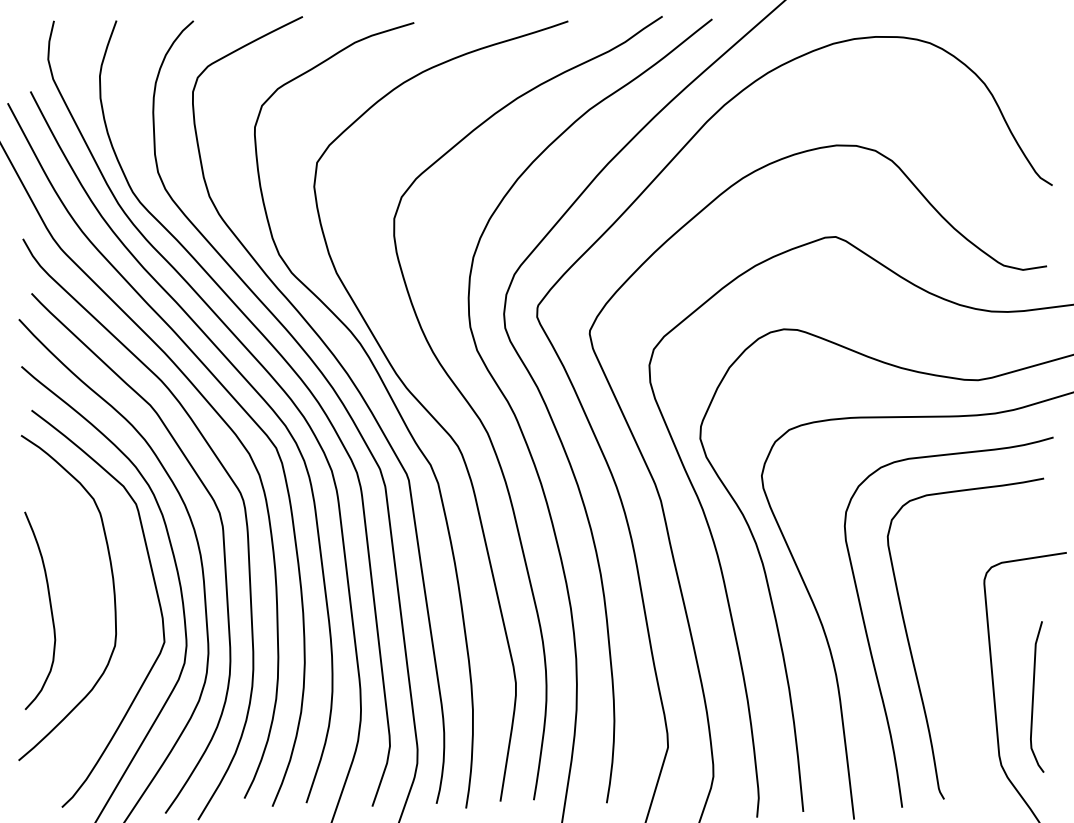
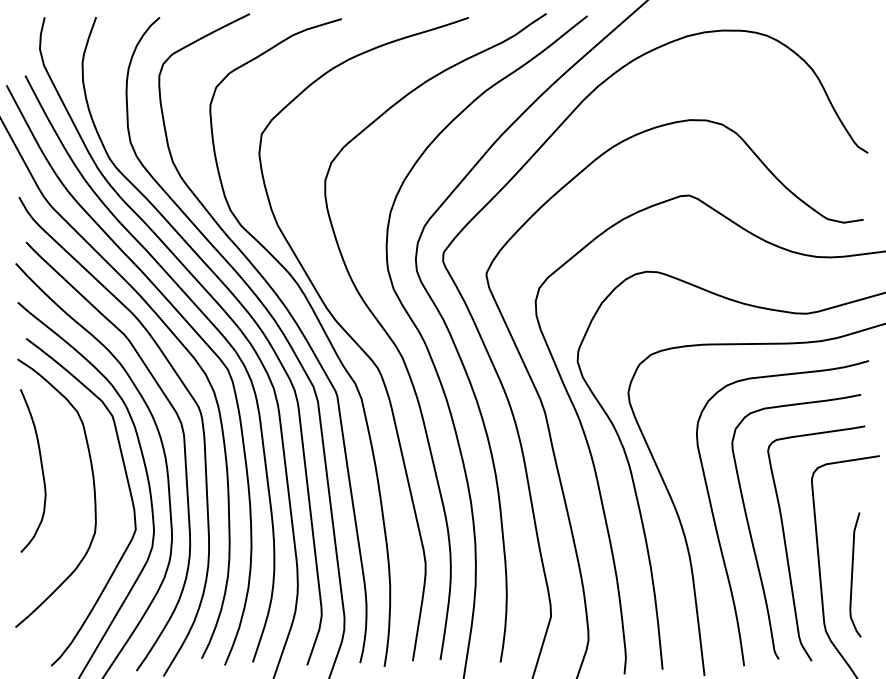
curve: (50, 610) -> (41, 470), moved
curve: (954, 667) -> (787, 550), added

